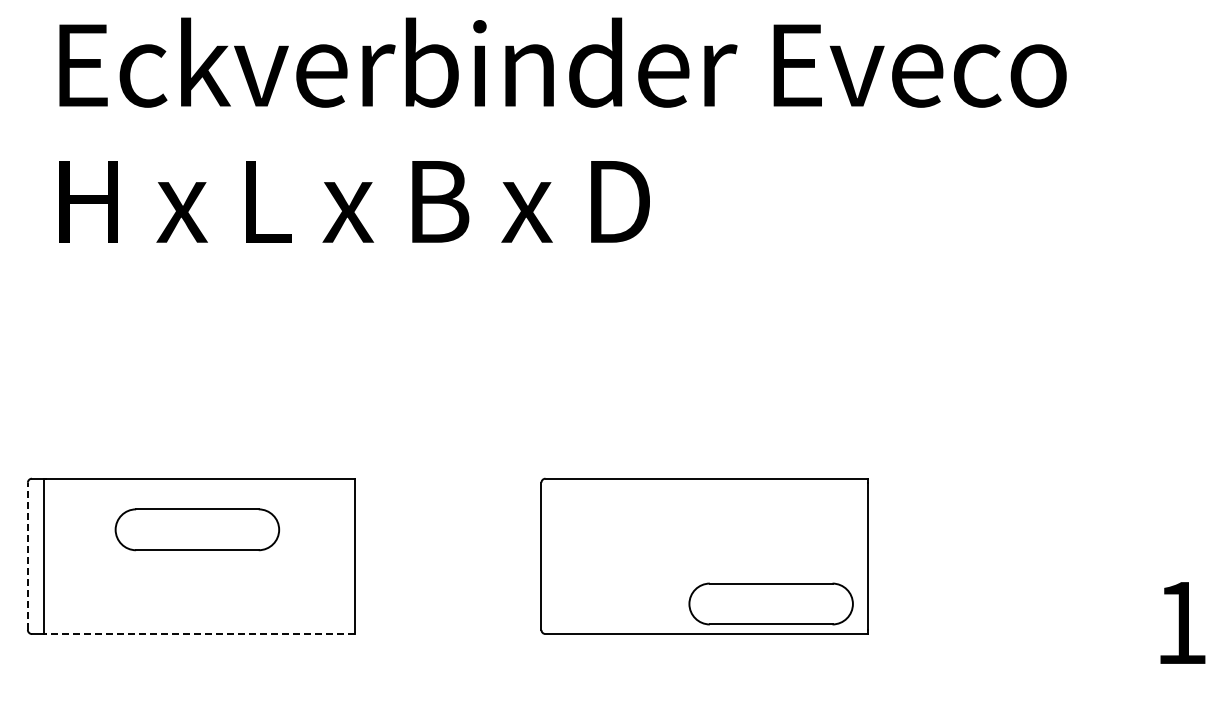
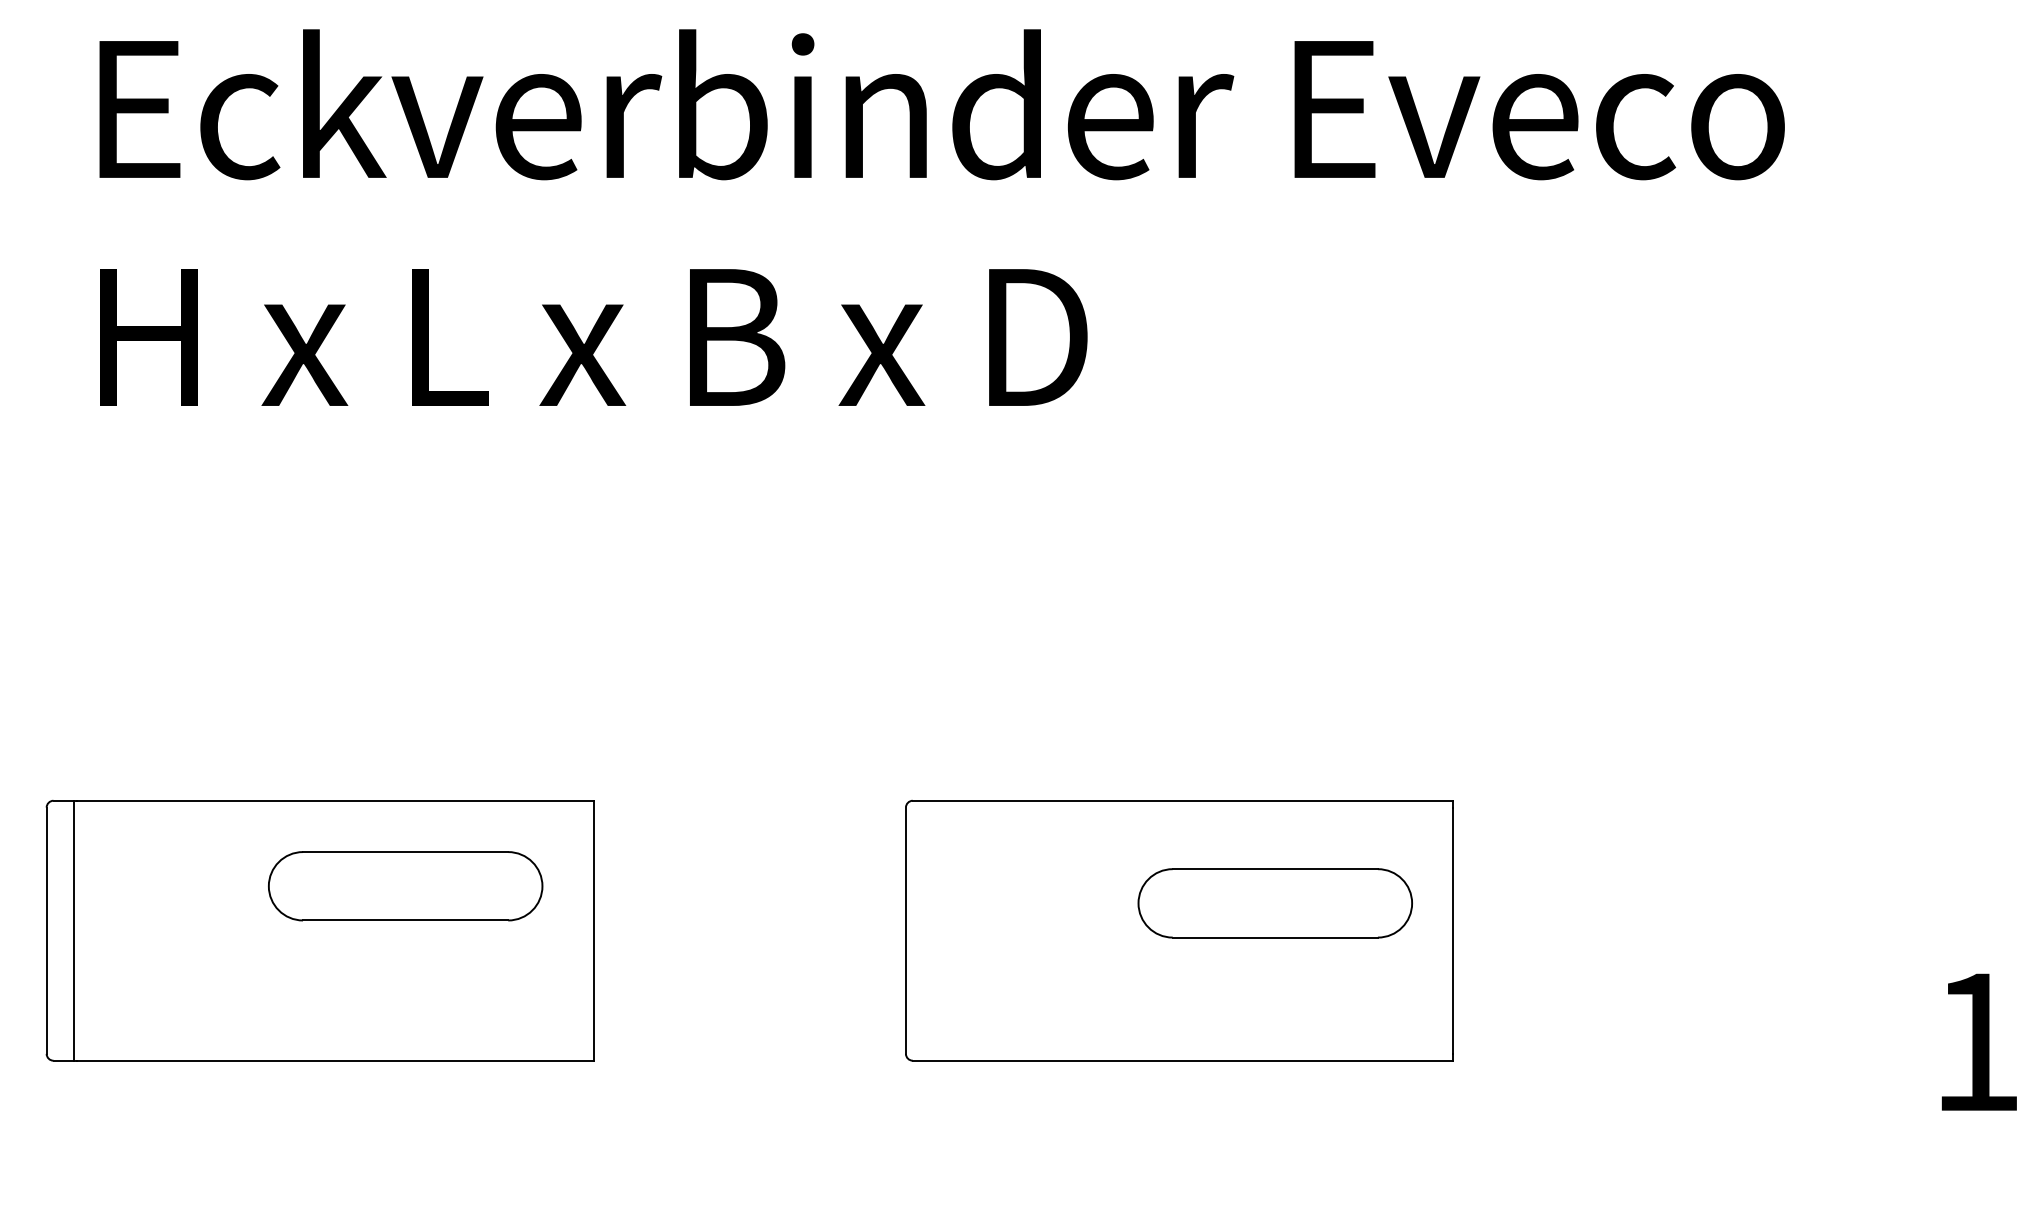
part: (197, 529) -> (405, 885), moved
line: (27, 556) -> (46, 930), dashed -> solid
part: (770, 603) -> (1274, 902), moved
line: (200, 634) -> (335, 1061), dashed -> solid

